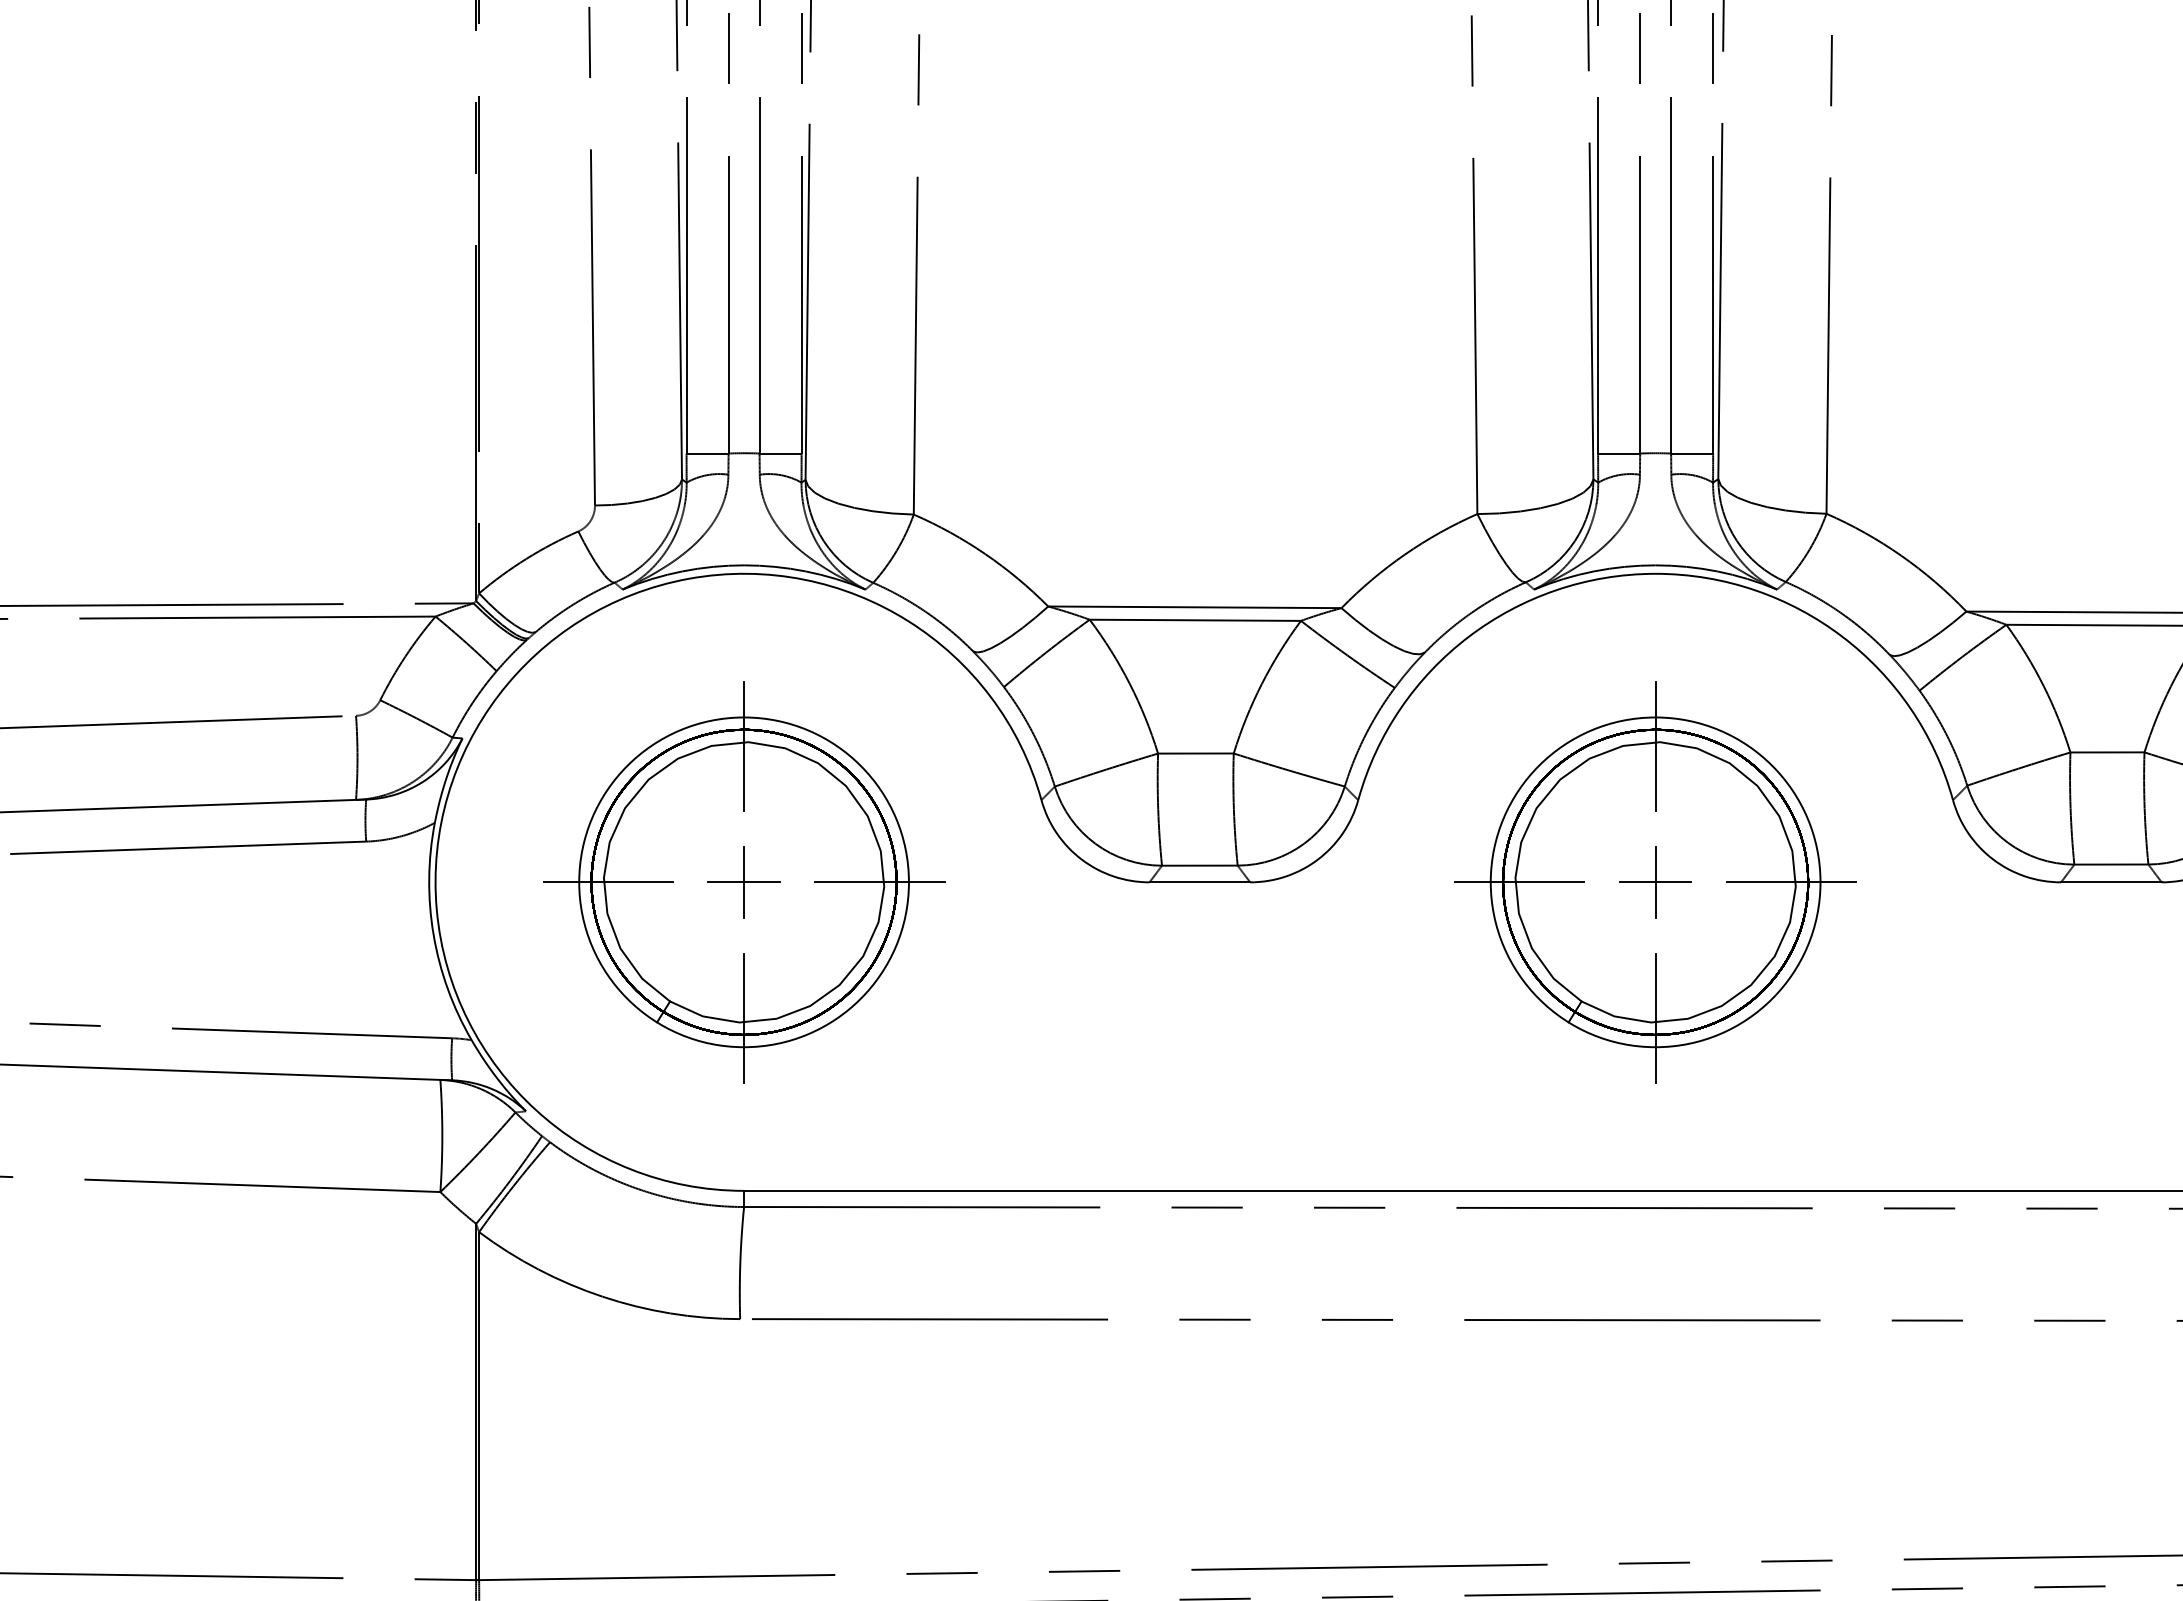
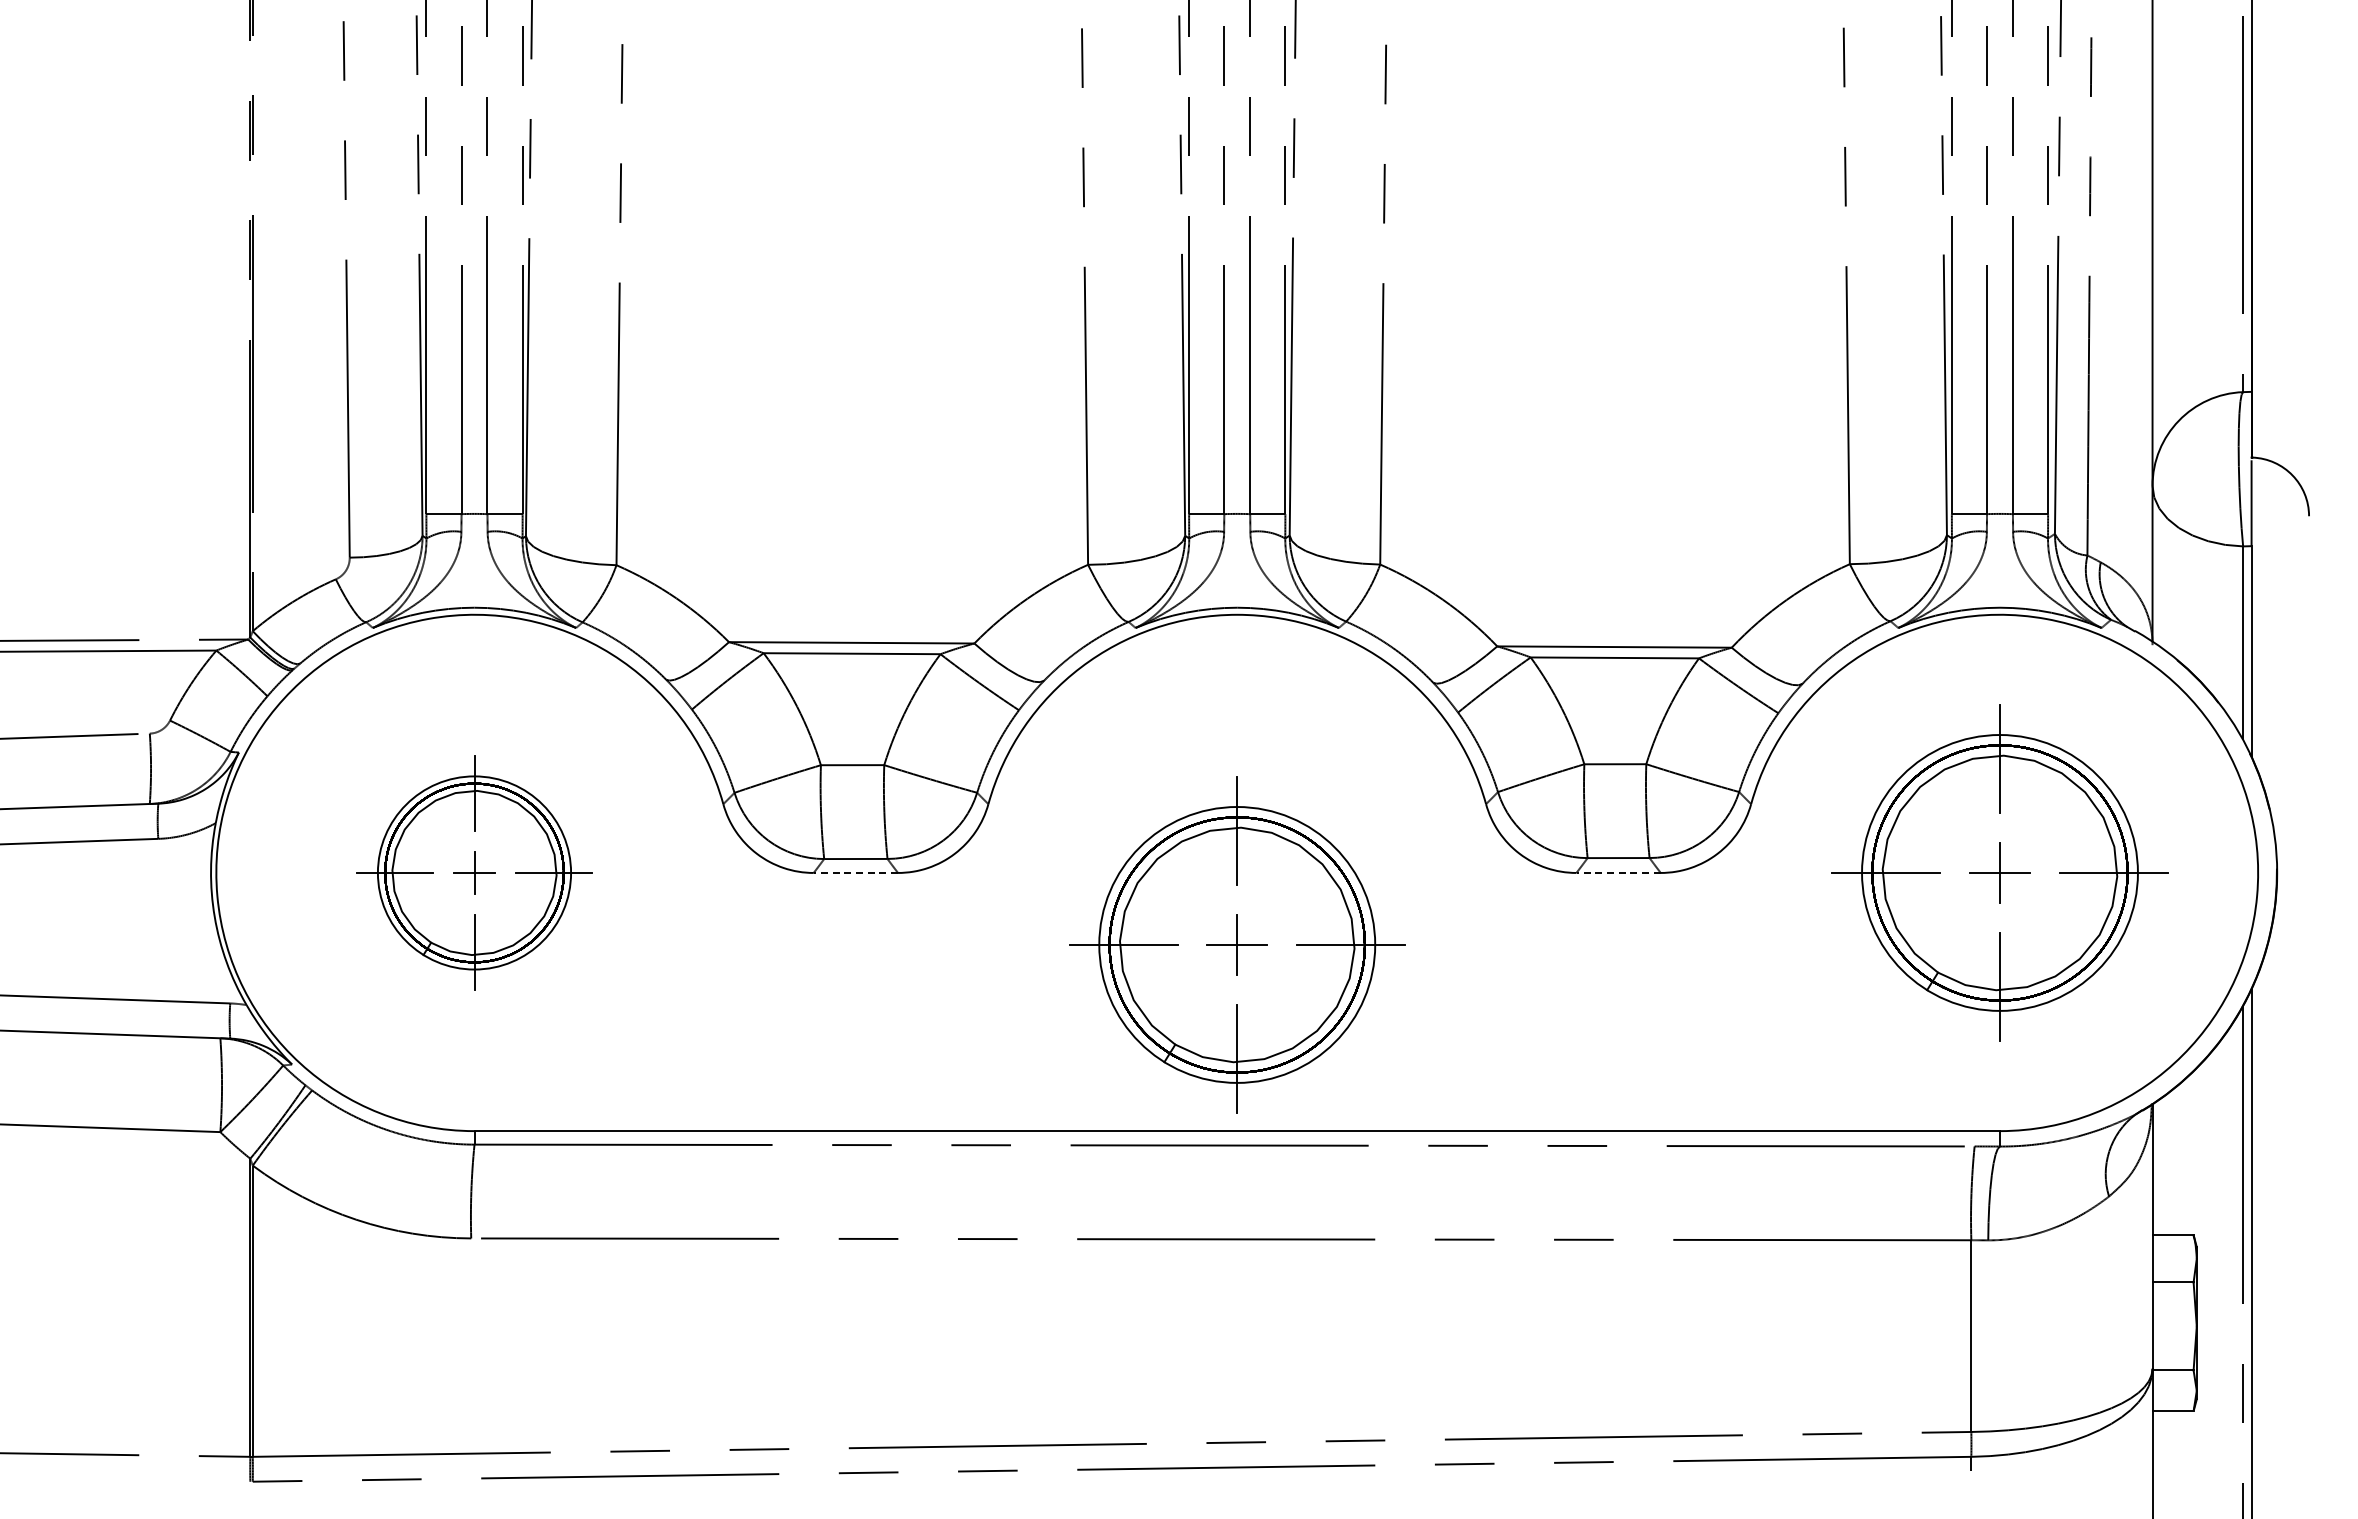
part: (744, 881) -> (474, 872), size x0.7
line: (1199, 881) -> (855, 872), solid -> dashed
part: (1655, 881) -> (1237, 944), moved
line: (2111, 881) -> (1618, 872), solid -> dashed

